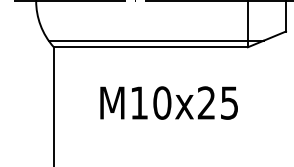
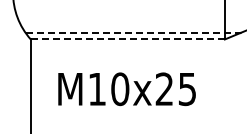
line: (156, 40) -> (133, 32), solid -> dashed
line: (151, 47) -> (128, 39), solid -> dashed
text: (168, 102) -> (126, 88), moved

